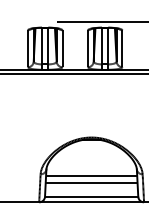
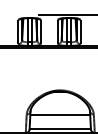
line: (91, 183) -> (60, 120), removed

